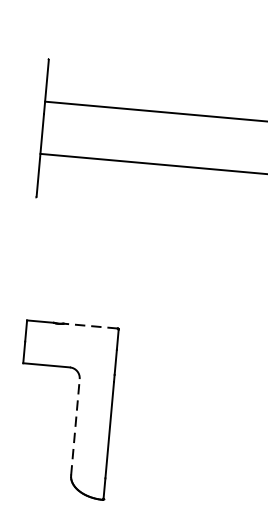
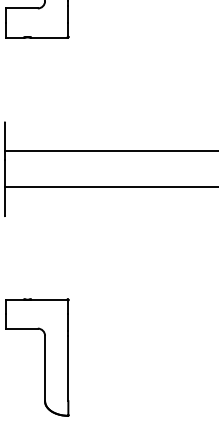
line: (89, 325) -> (48, 299), dashed -> solid
line: (76, 427) -> (45, 368), dashed -> solid

